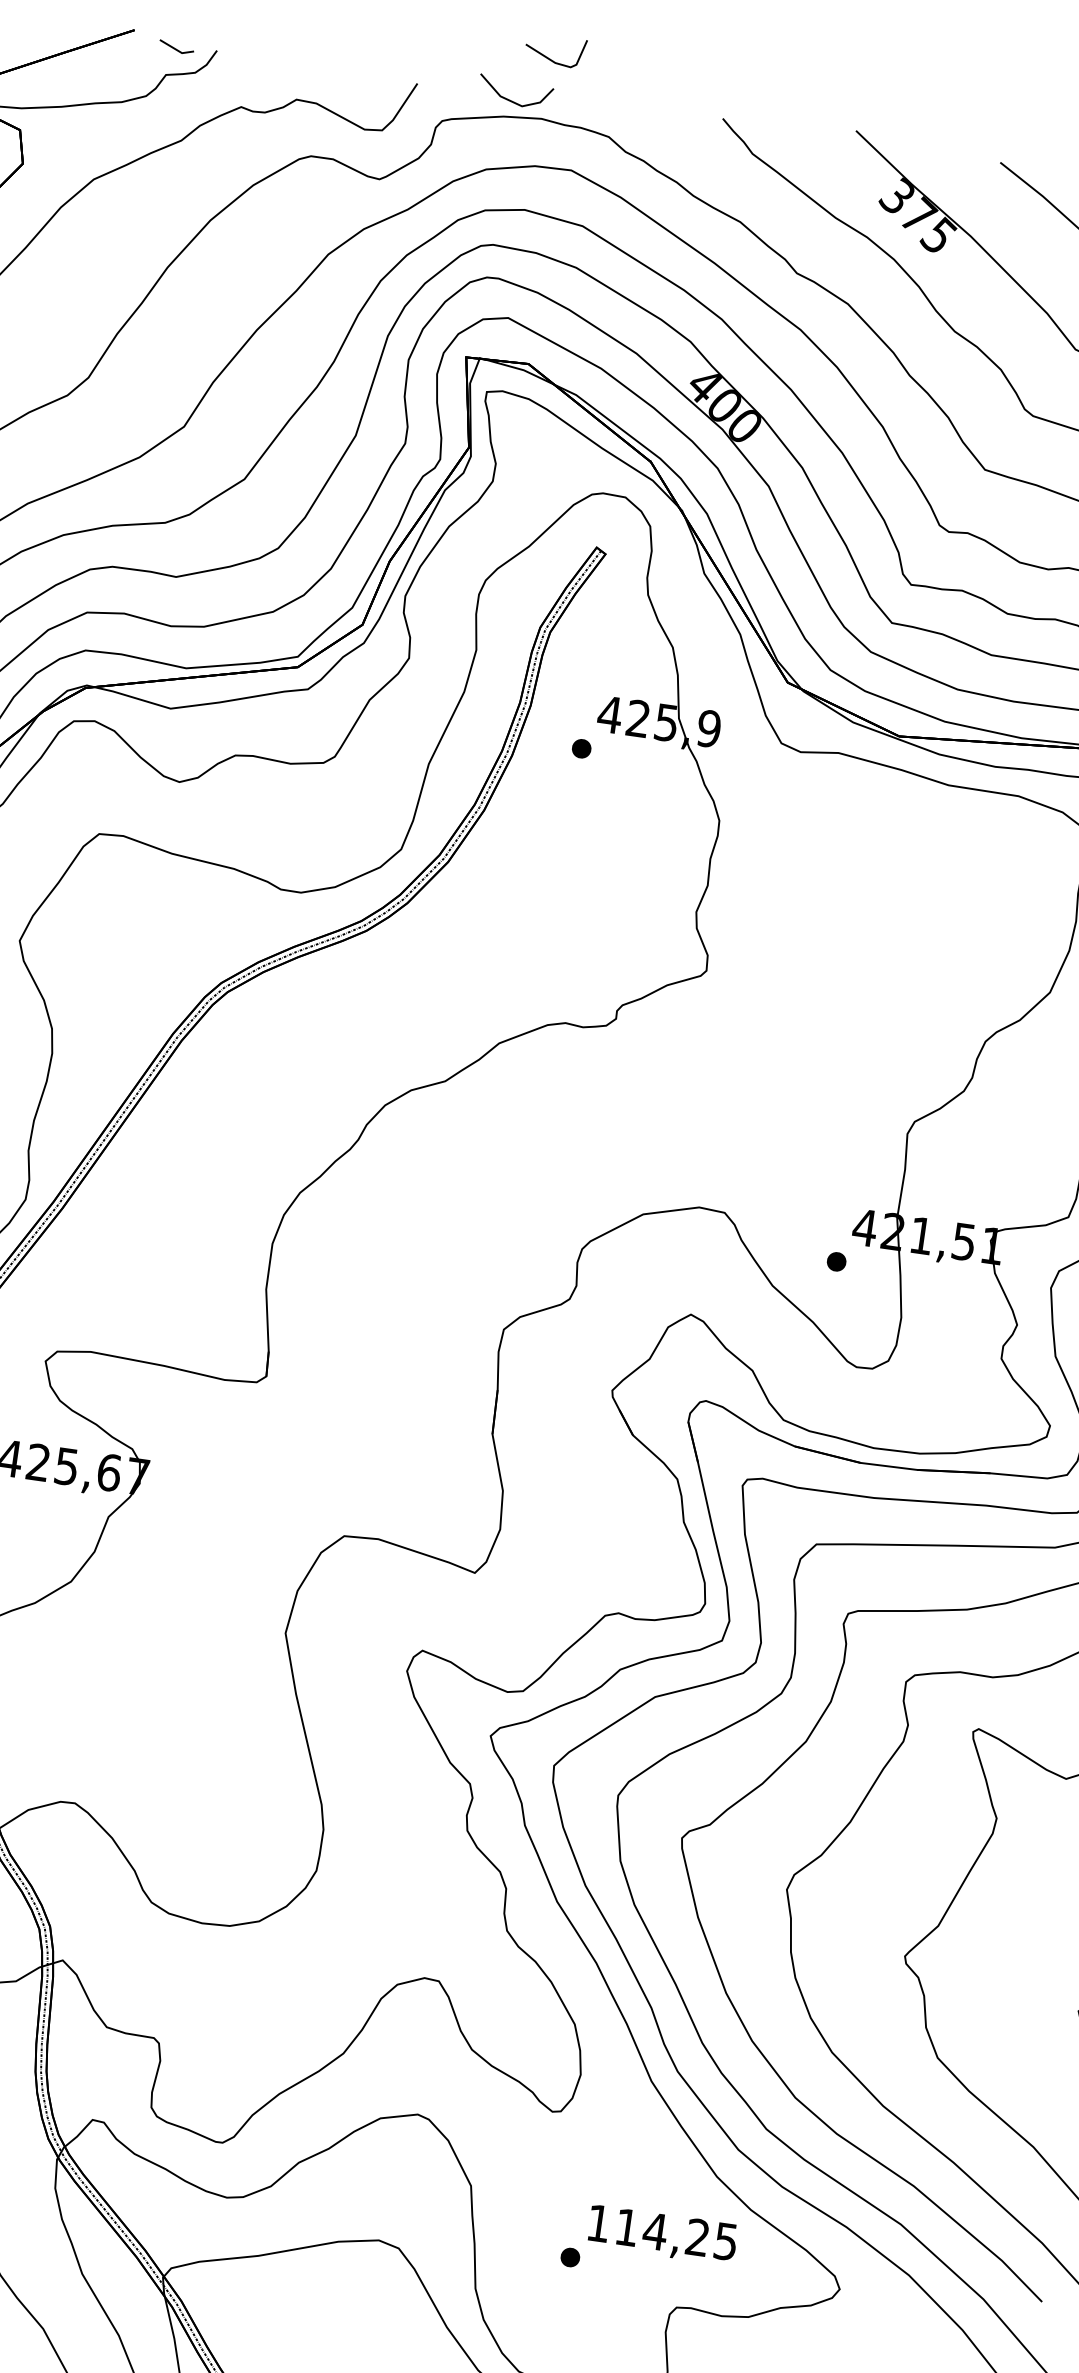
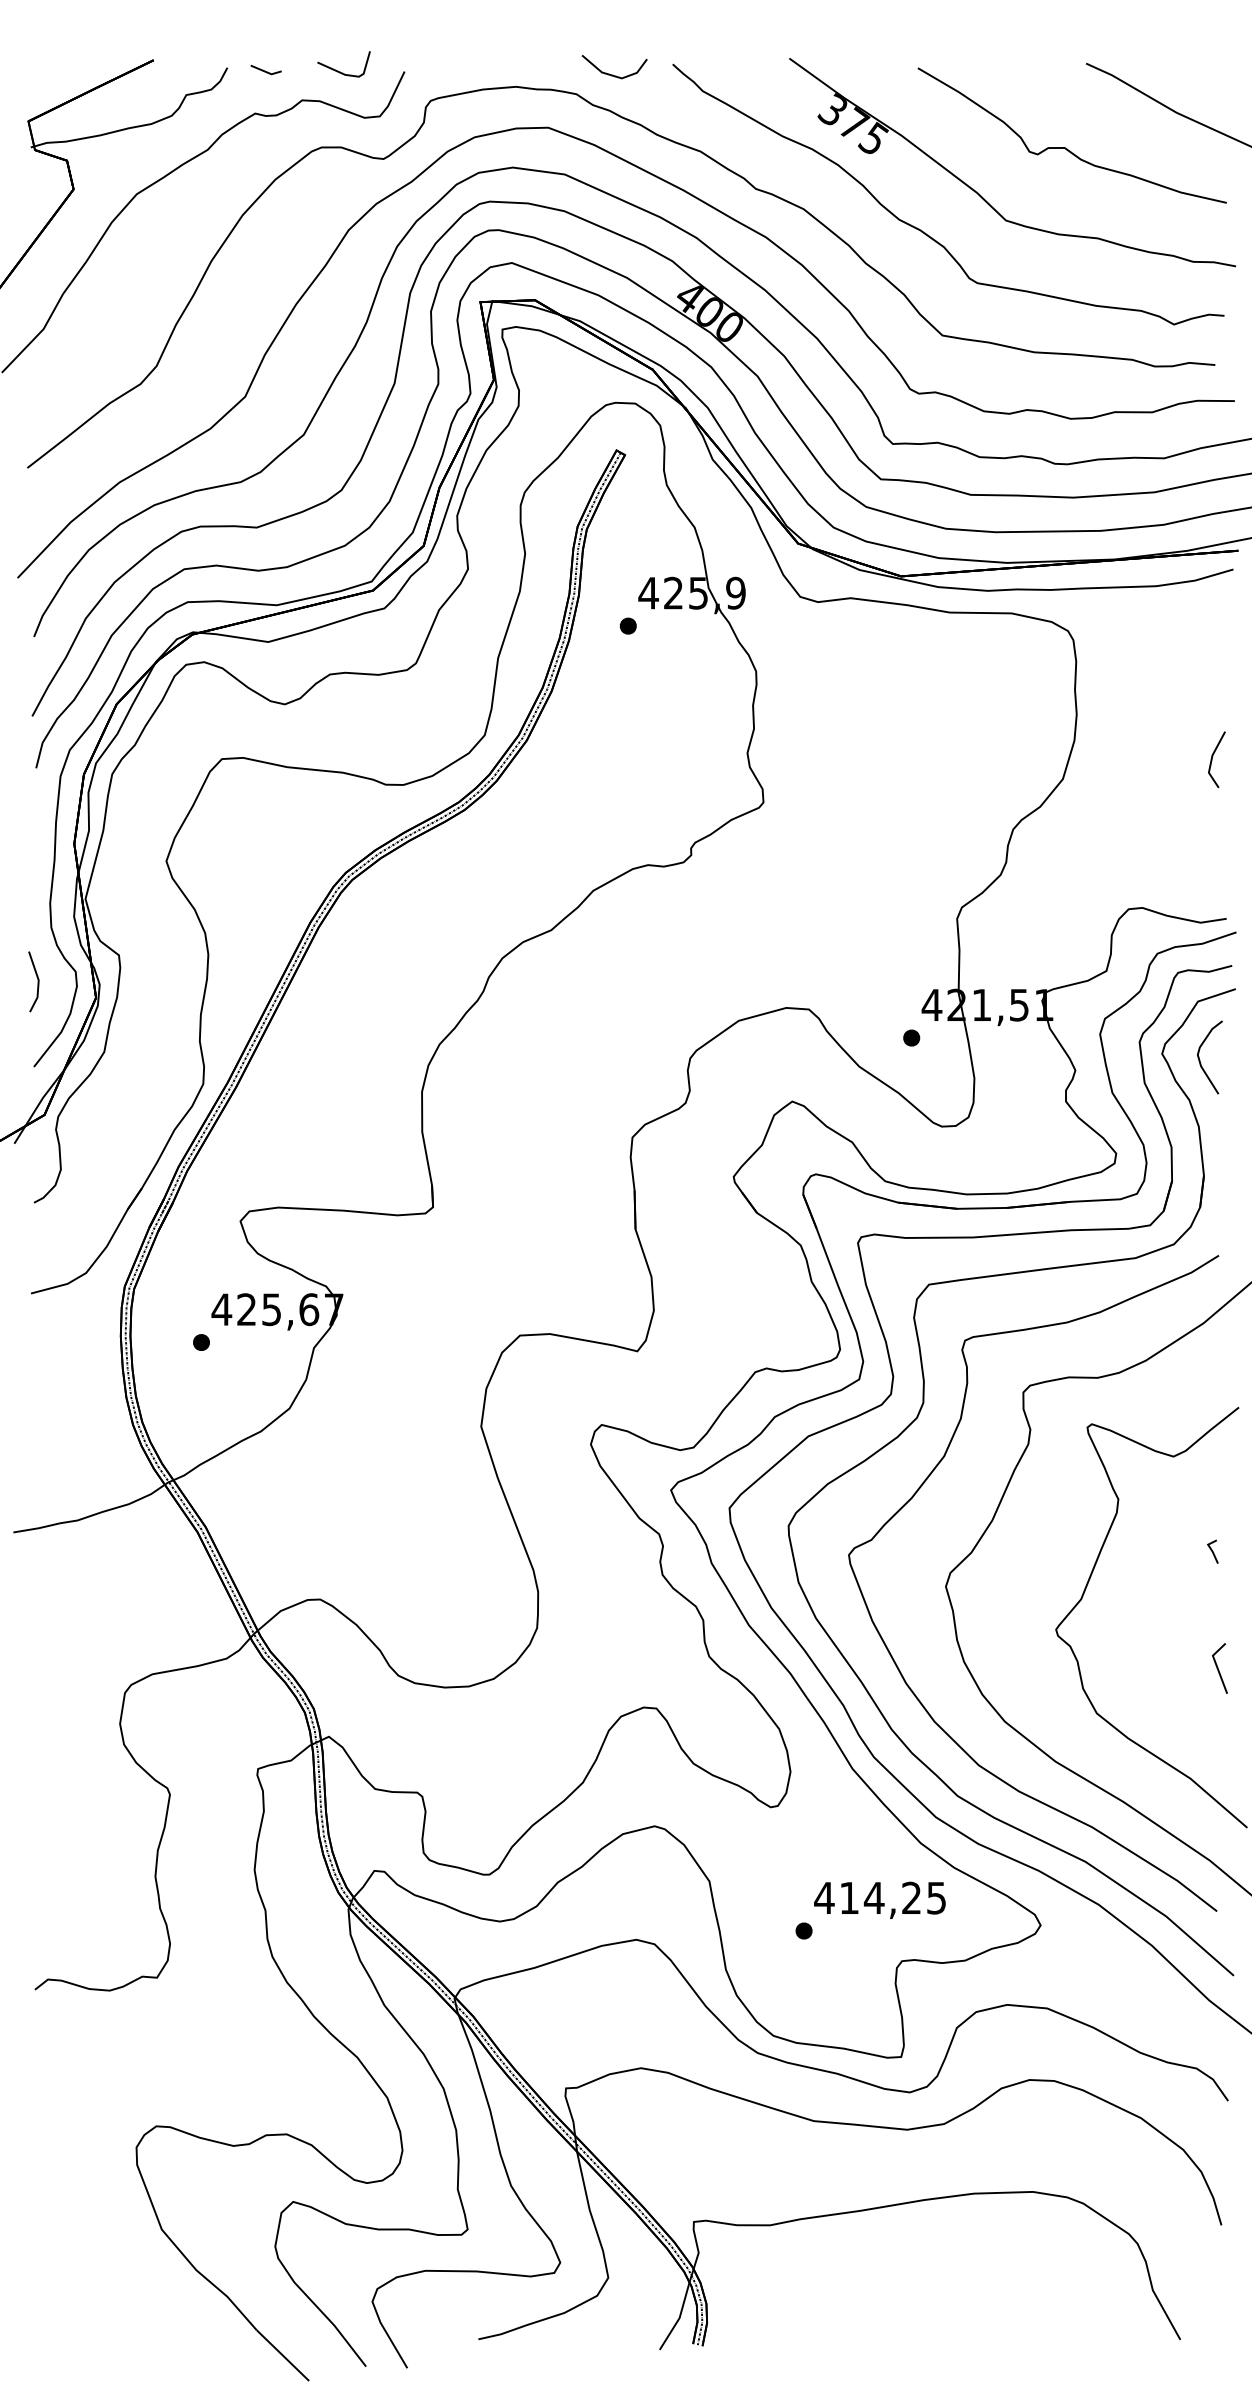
line: (175, 47) -> (265, 70), moved
line: (550, 58) -> (340, 71), moved
line: (512, 100) -> (612, 74), moved
text: (598, 2222) -> (824, 1897), 114,25 -> 414,25

